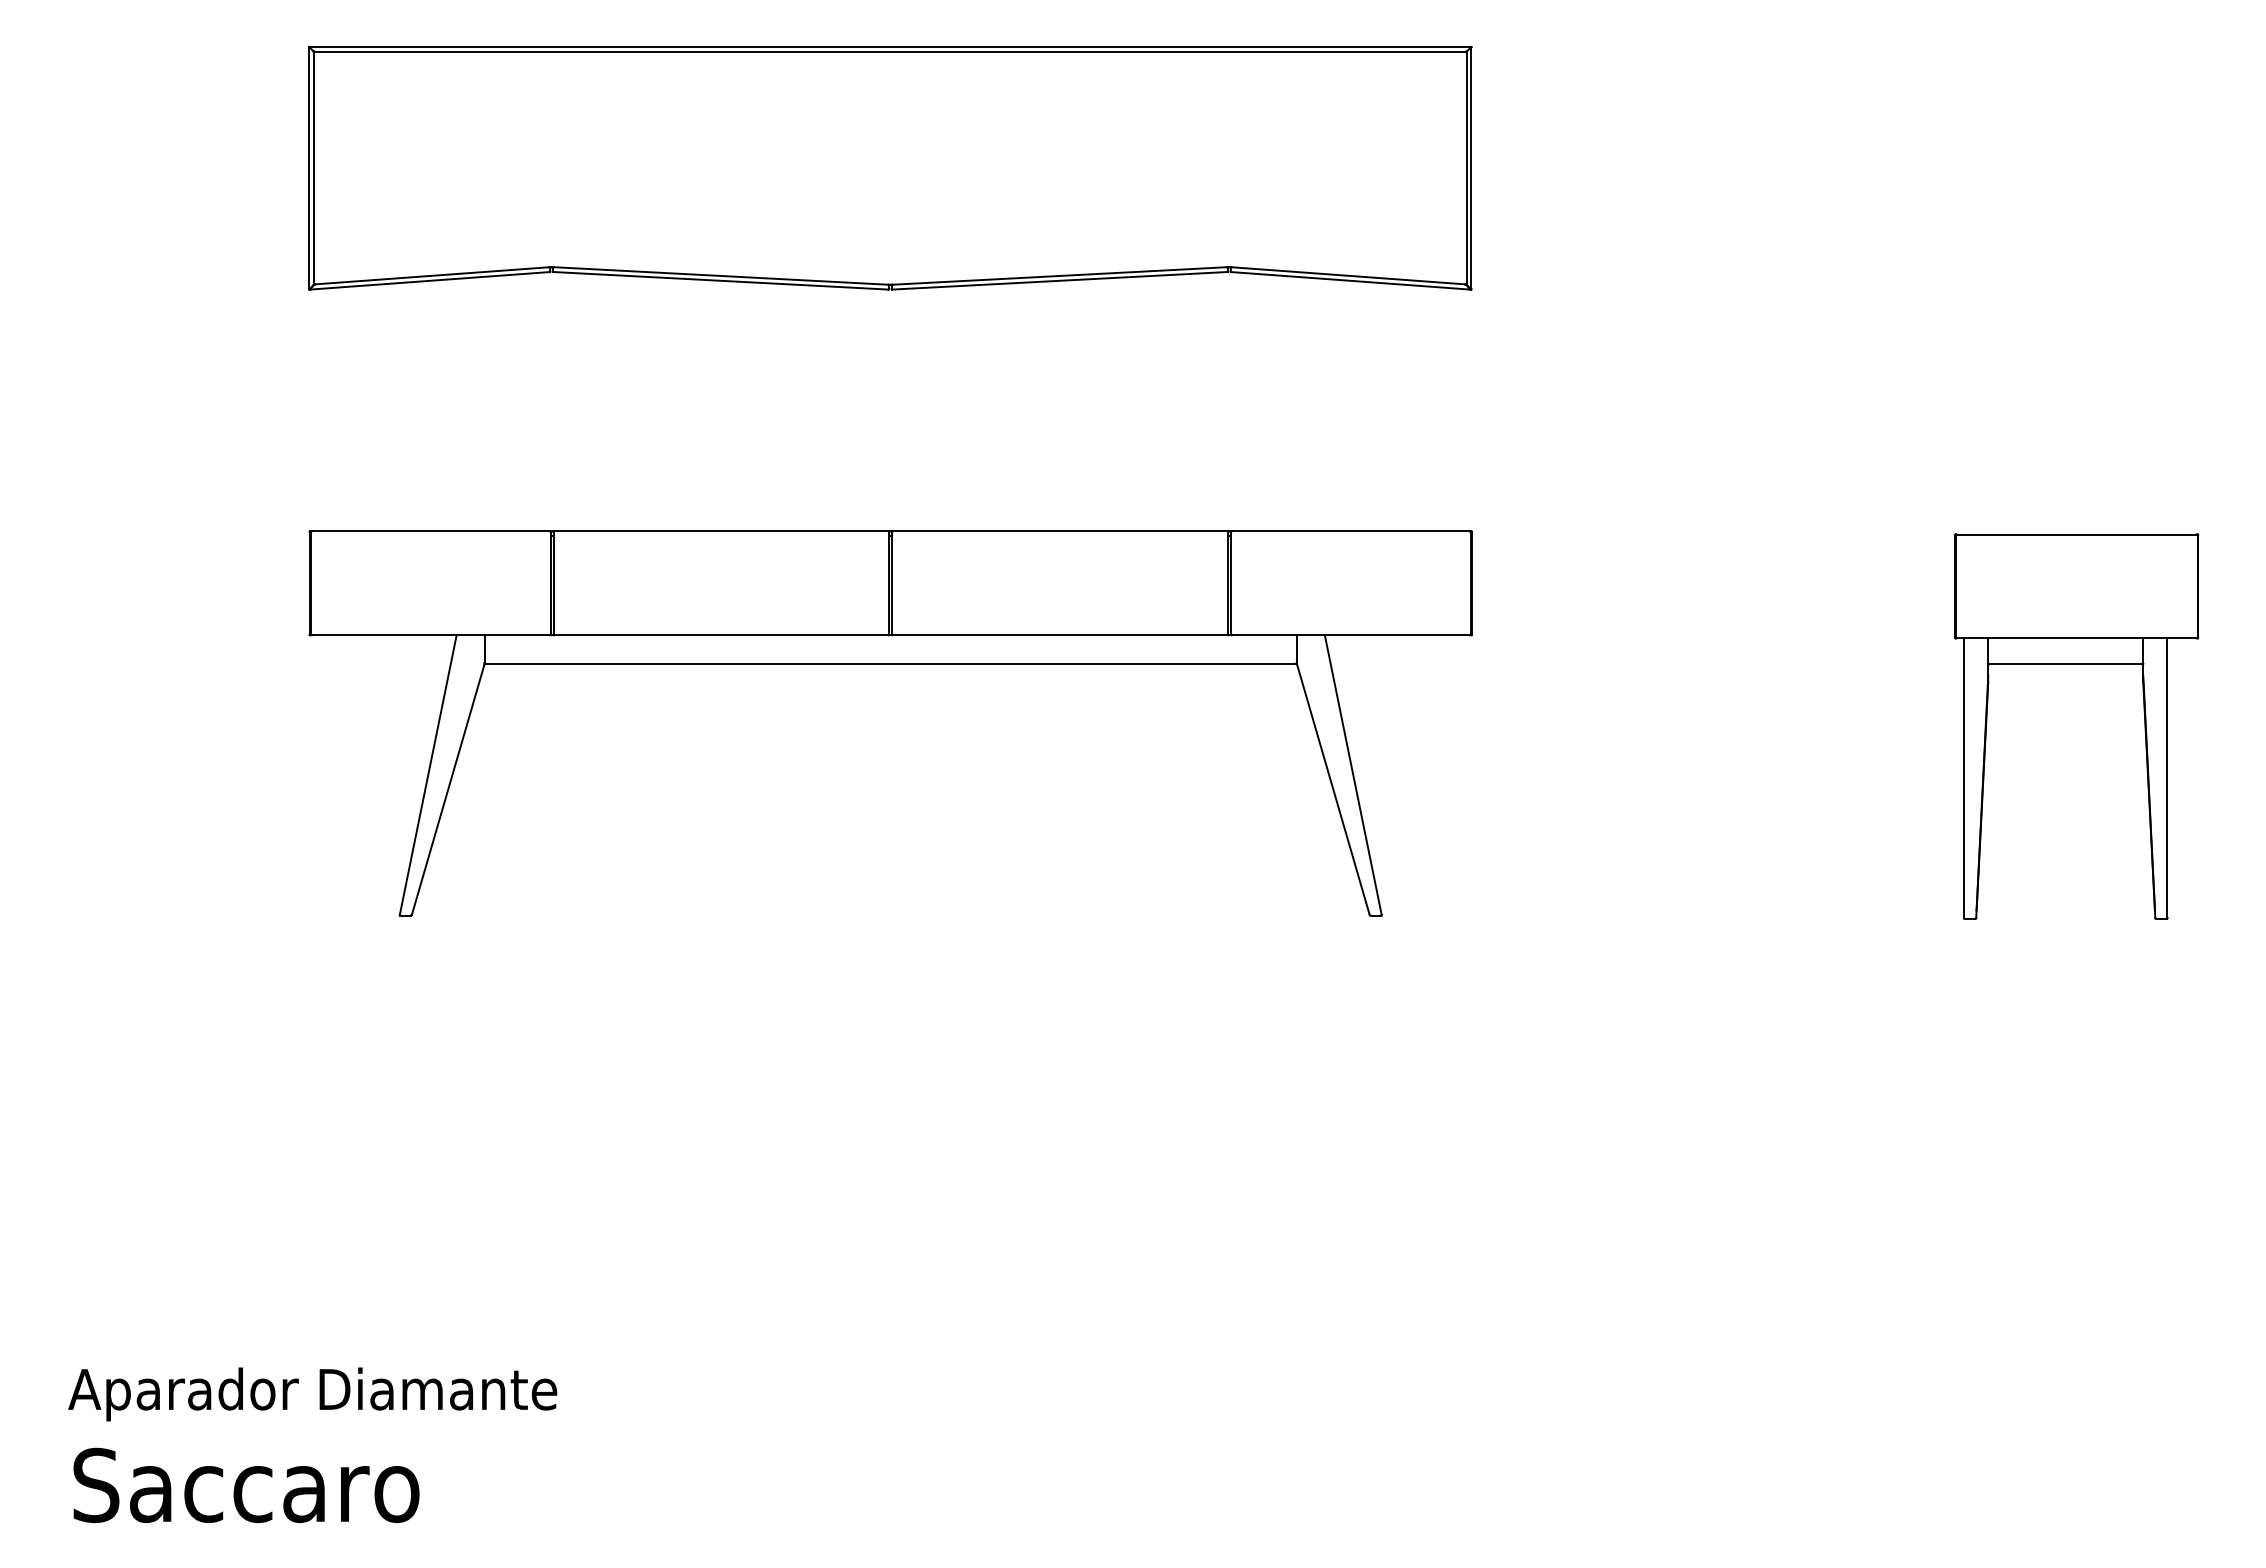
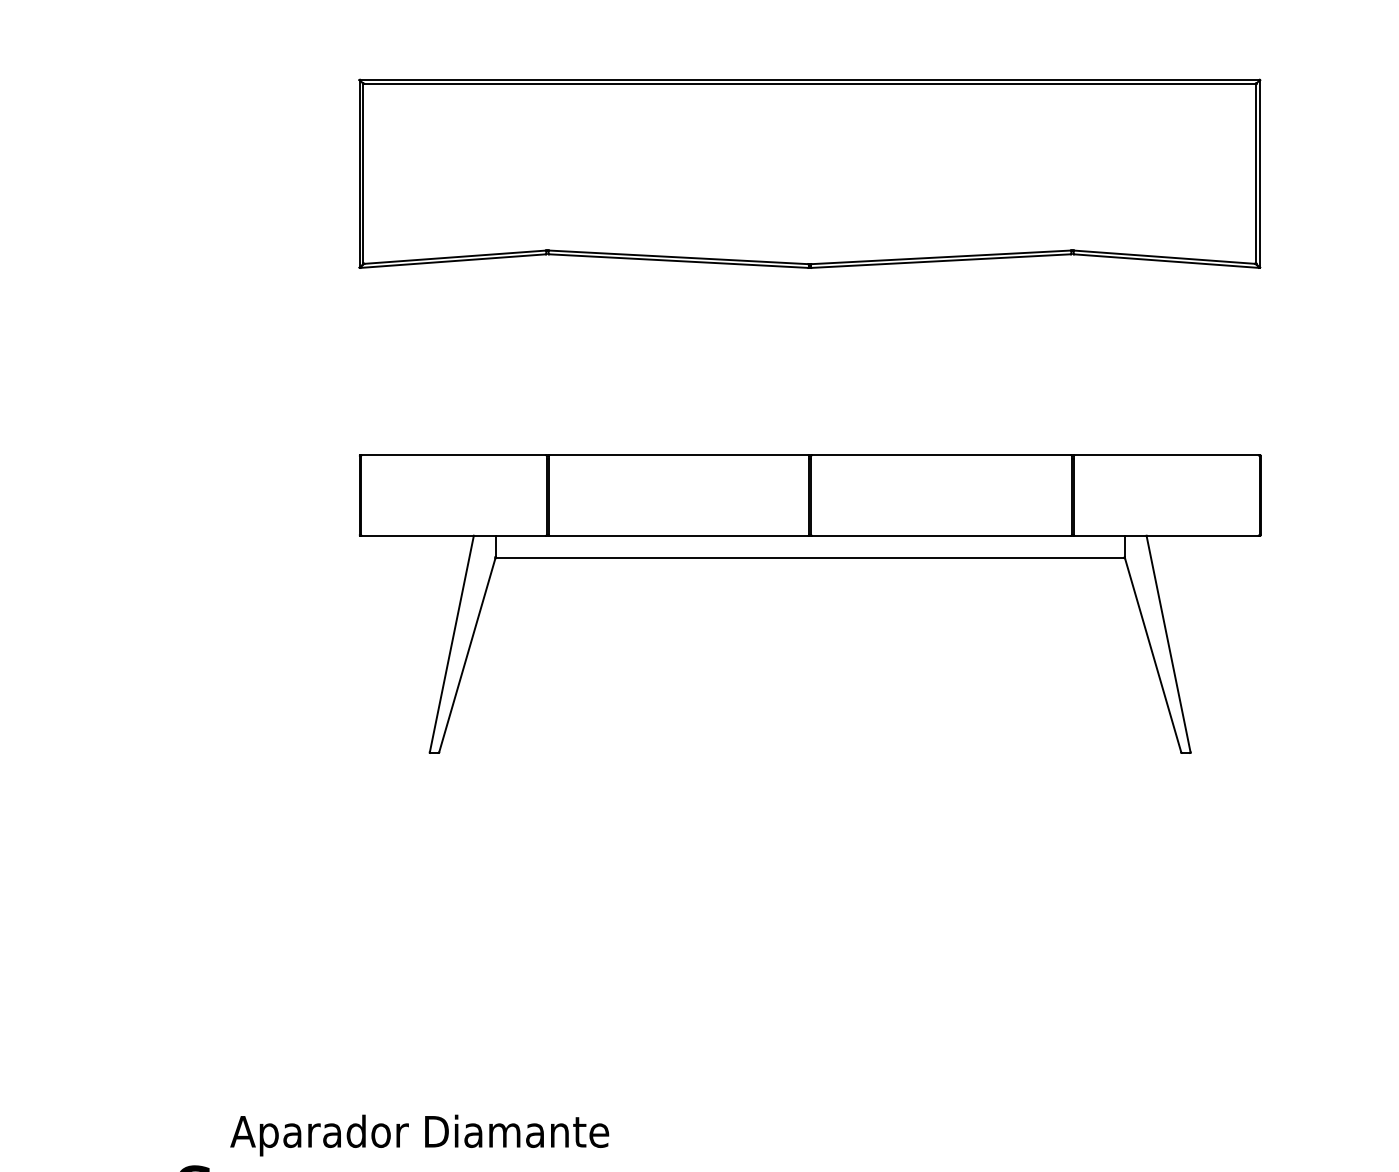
text: (312, 1394) -> (419, 1135), moved

